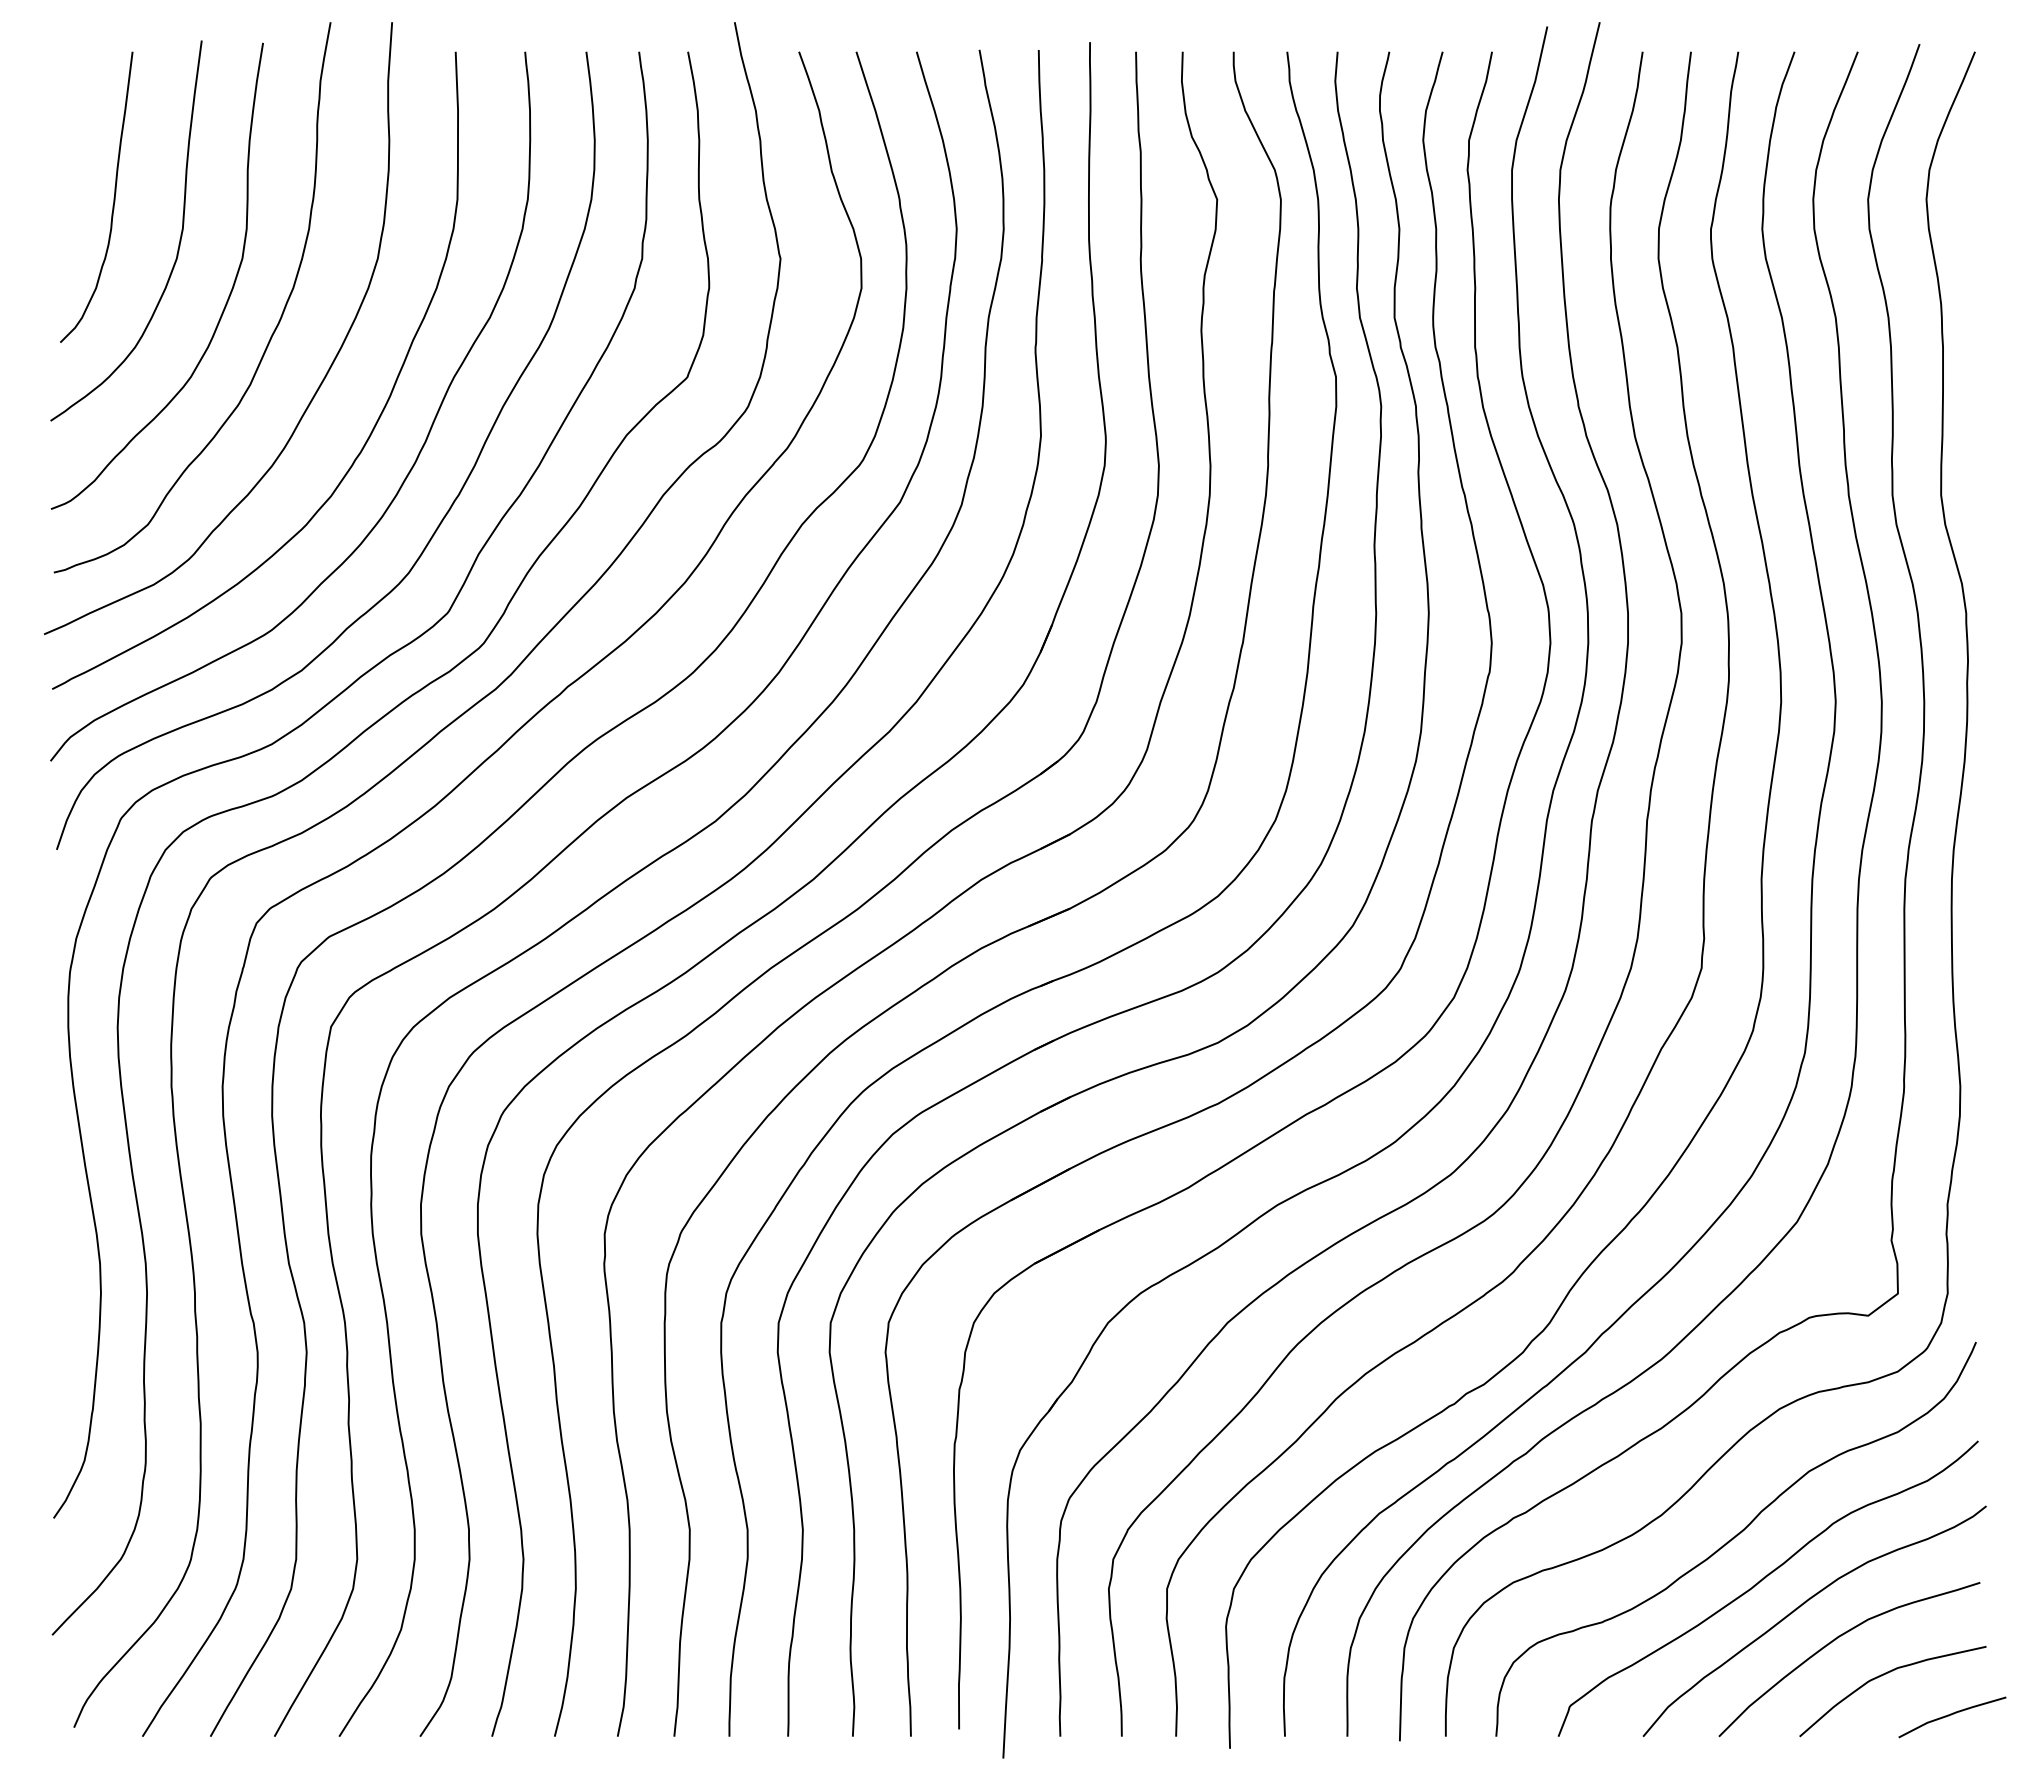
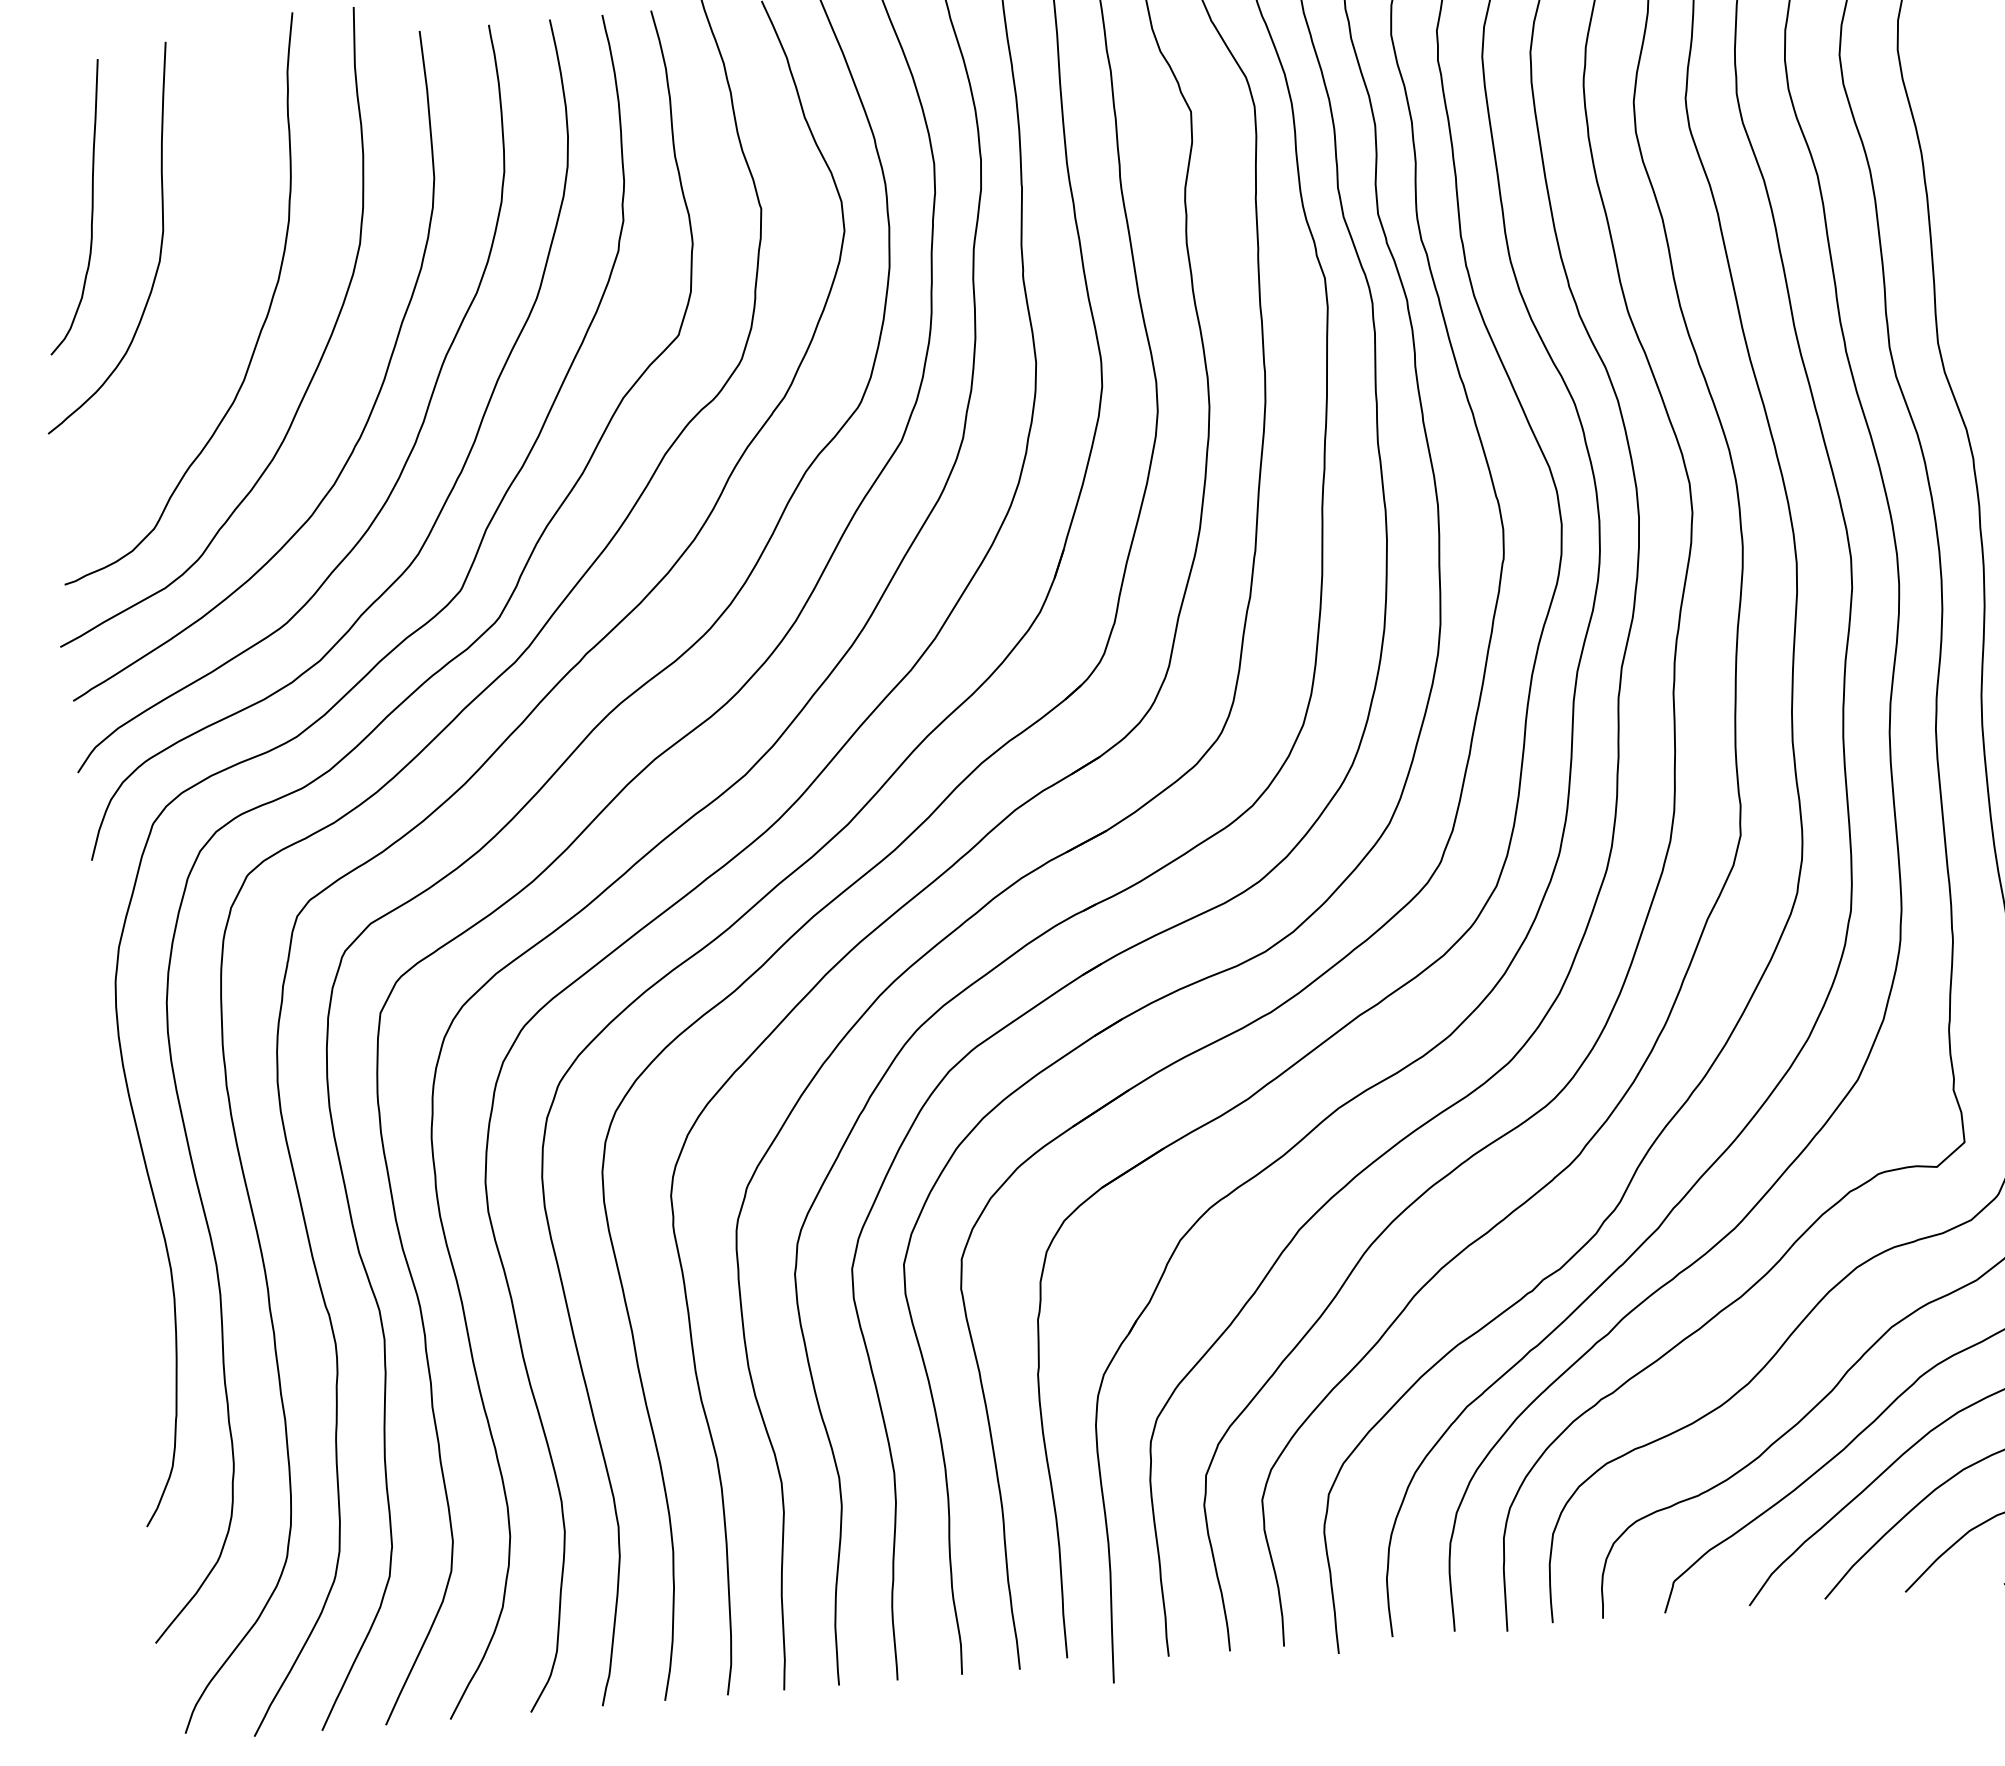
curve: (225, 303) -> (212, 301), removed

